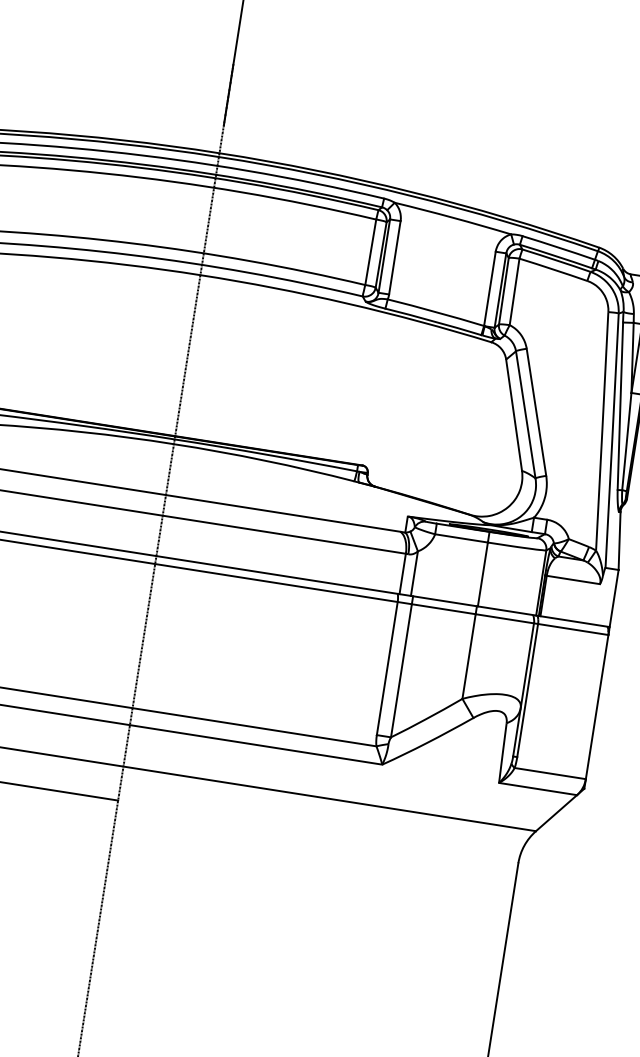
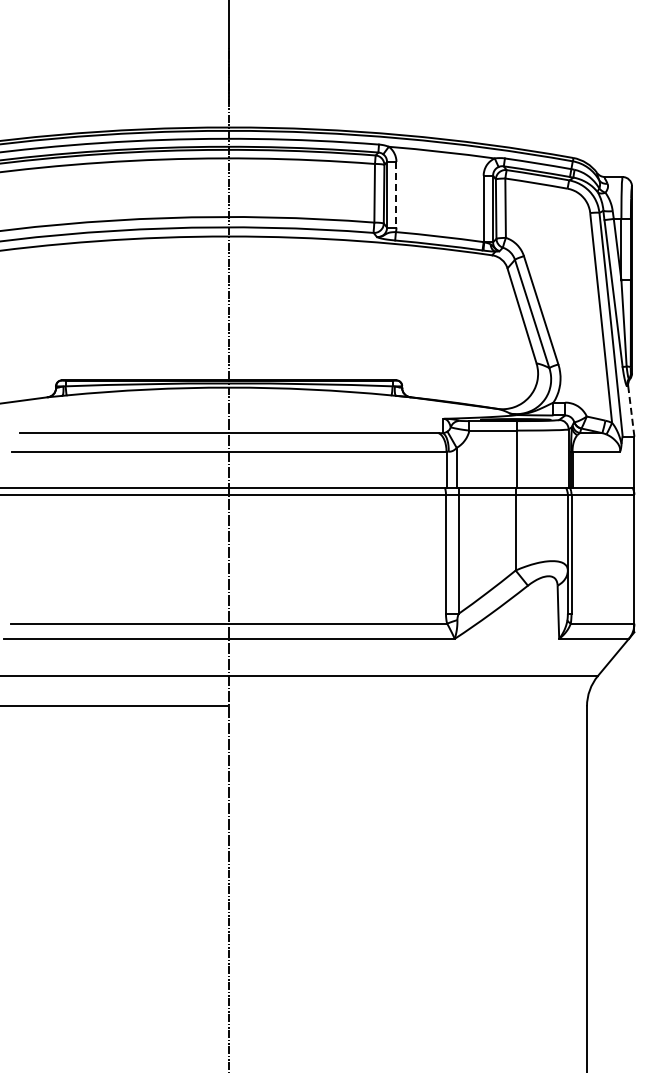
line: (394, 257) -> (396, 194), solid -> dashed
line: (619, 541) -> (631, 411), solid -> dashed

